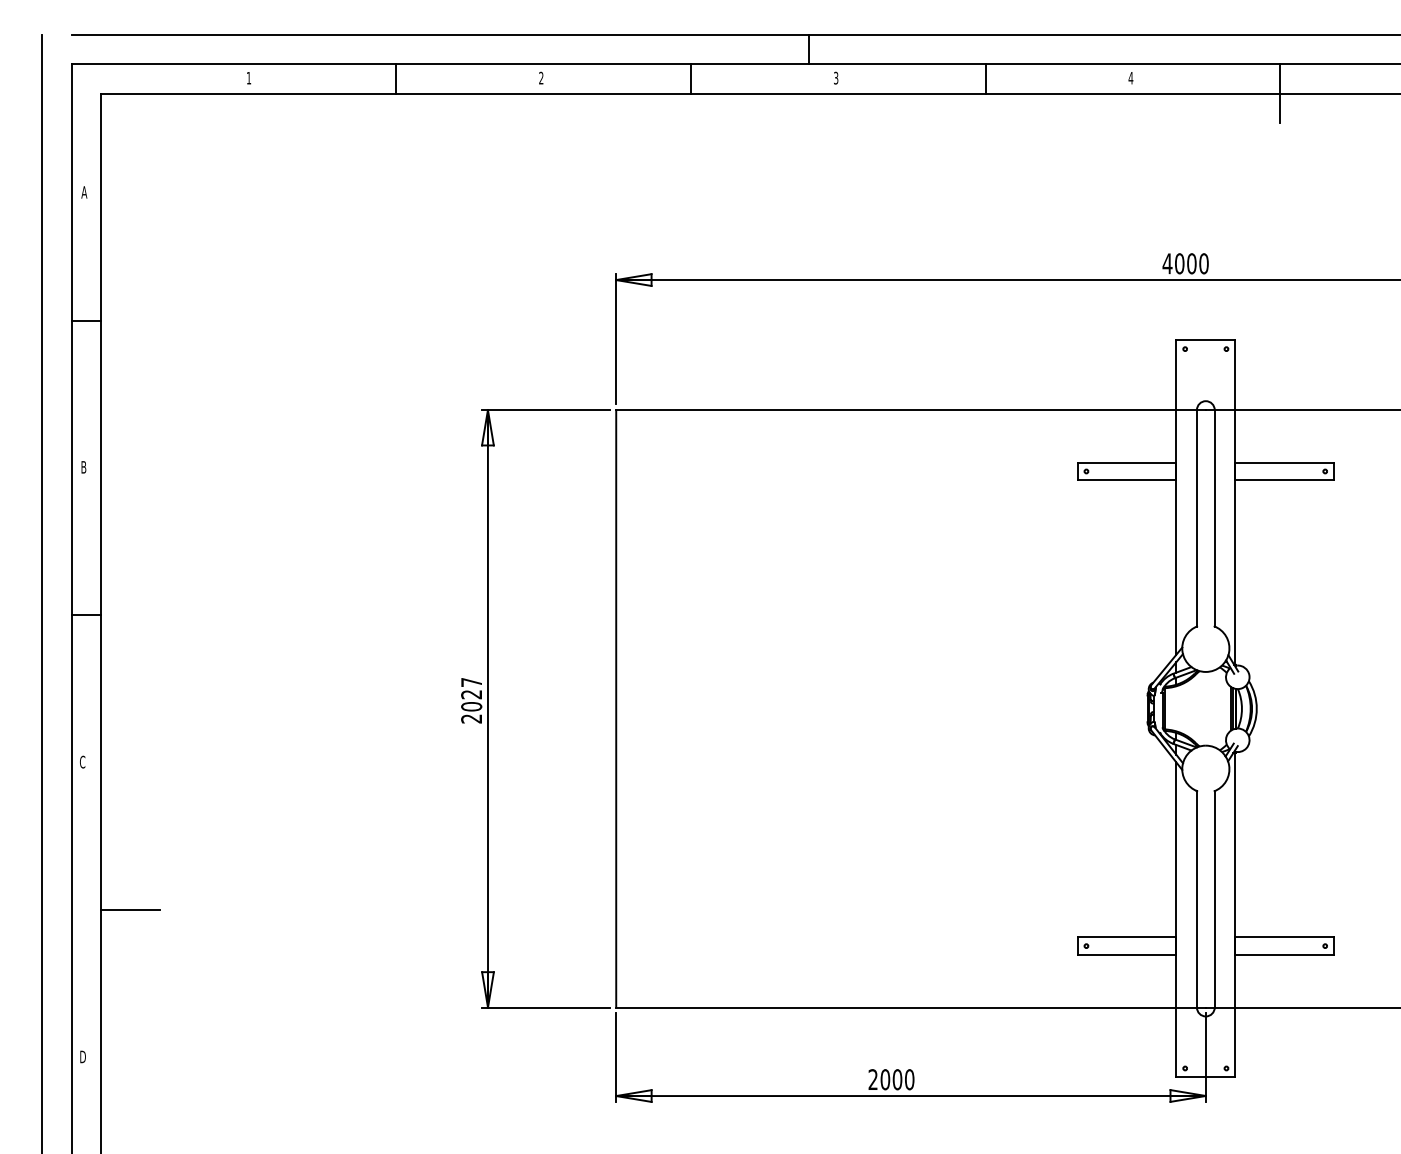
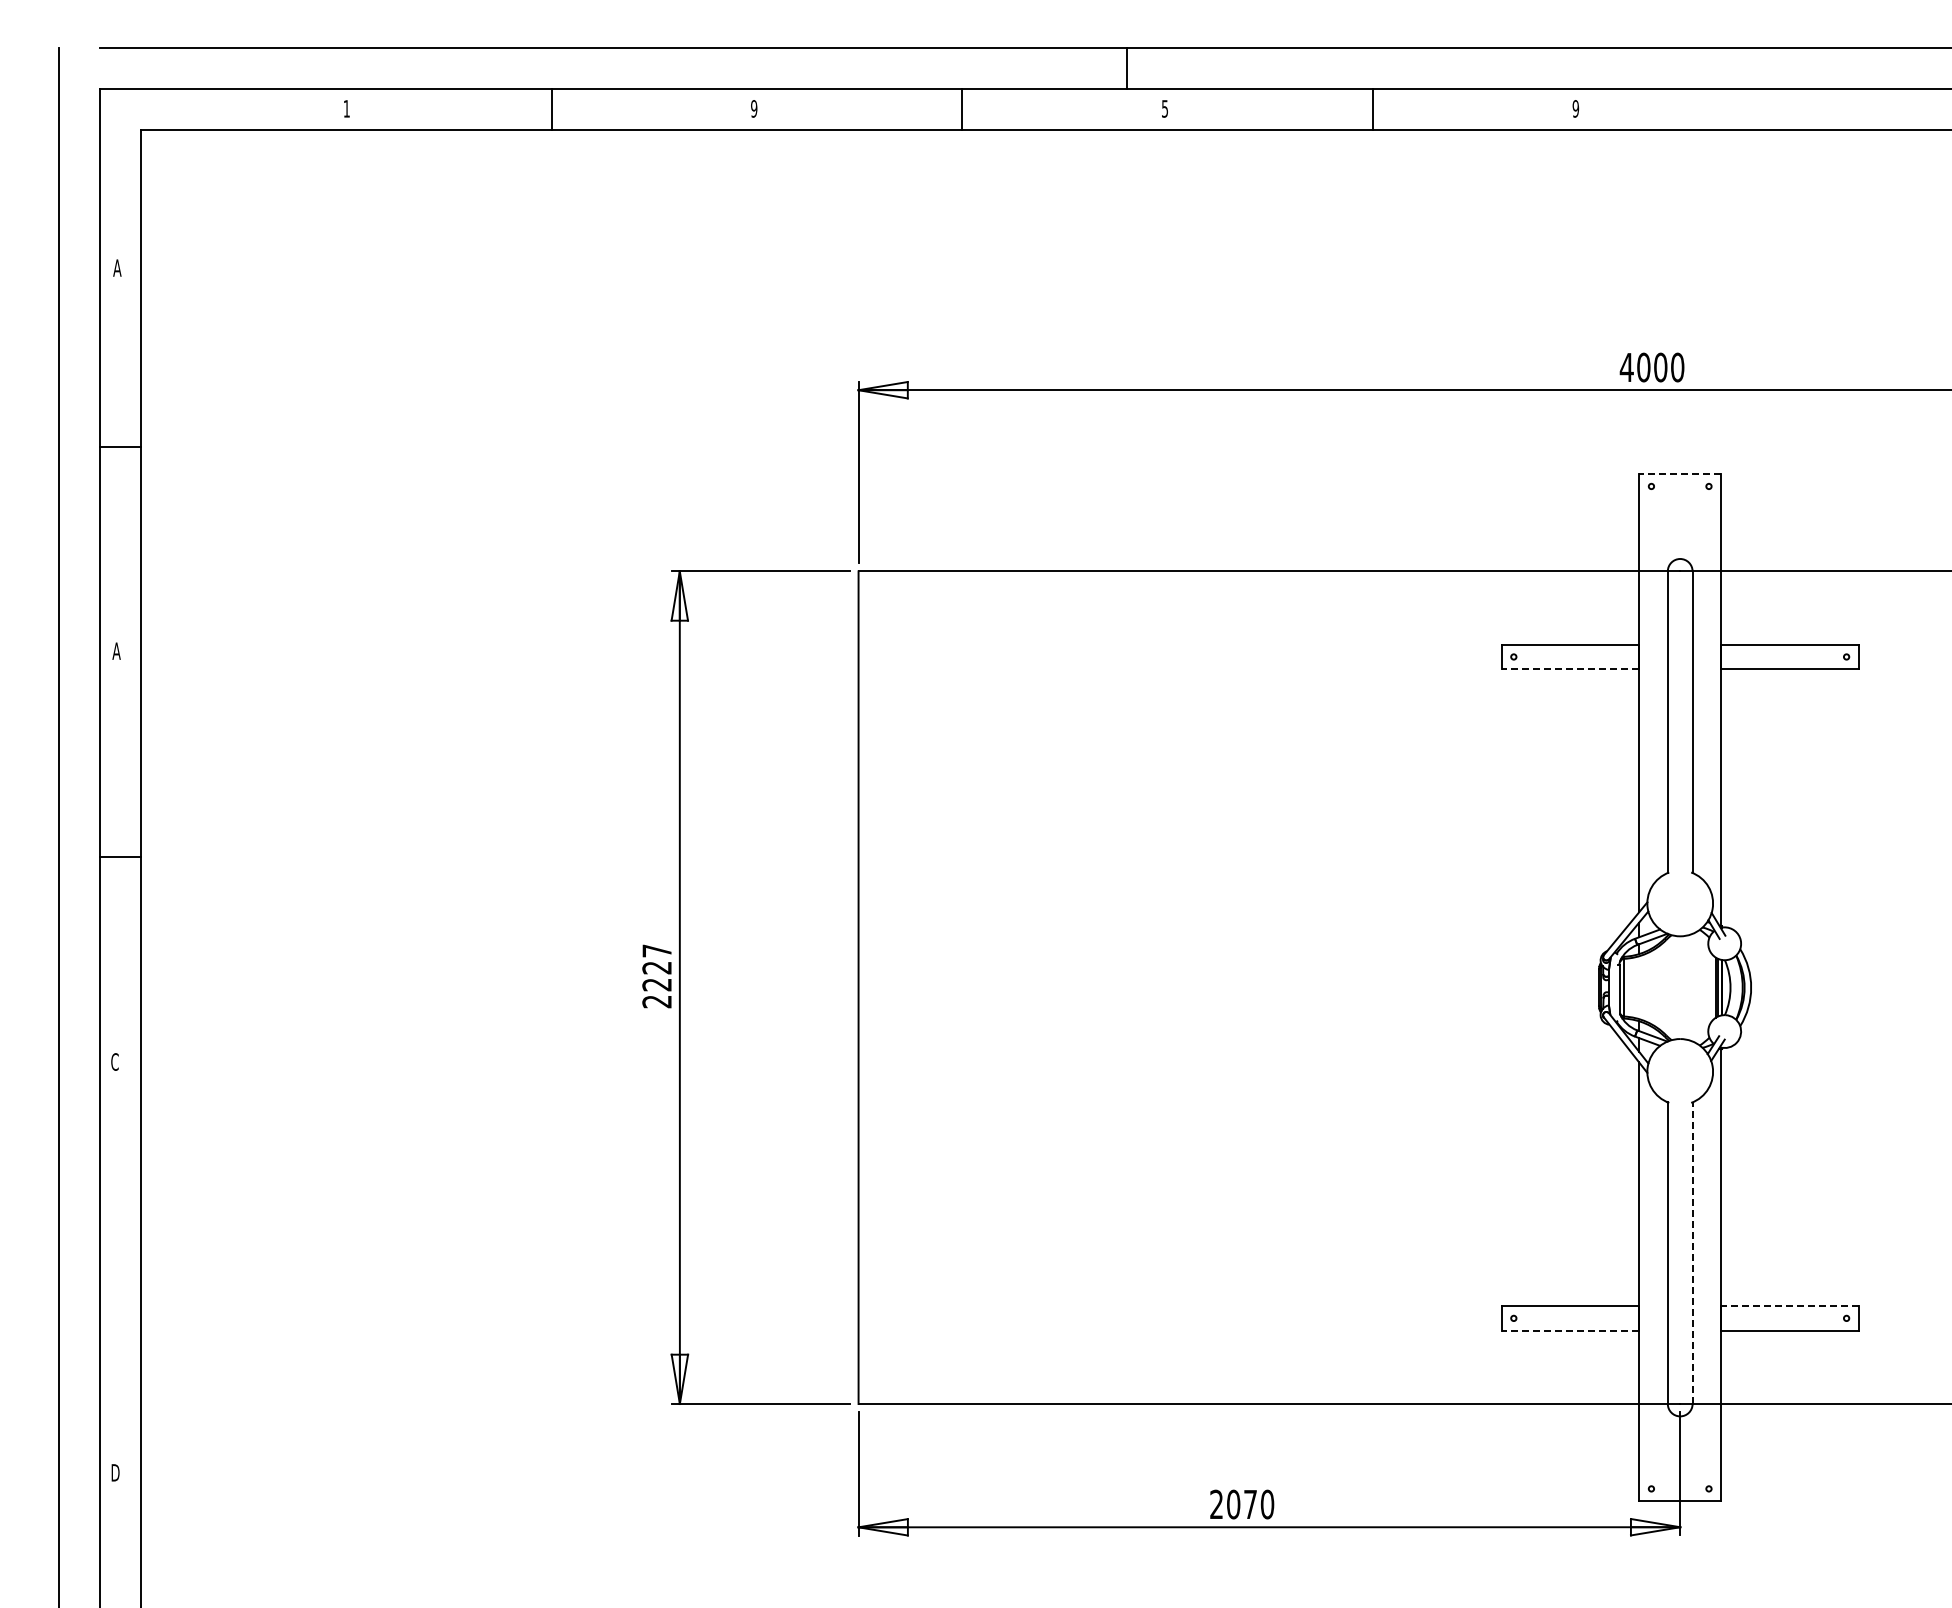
text: (541, 77) -> (754, 108), 2 -> 9
text: (836, 77) -> (1165, 108), 3 -> 5
text: (1130, 77) -> (1575, 108), 4 -> 9
line: (1280, 93) -> (1784, 130), removed
line: (1205, 340) -> (1679, 474), solid -> dashed
text: (83, 466) -> (116, 650), B -> A
line: (1127, 480) -> (1570, 669), solid -> dashed
text: (471, 706) -> (656, 984), 2027 -> 2227
line: (1214, 899) -> (1692, 1253), solid -> dashed
line: (130, 910) -> (181, 1268), removed
line: (1284, 937) -> (1790, 1306), solid -> dashed
line: (1127, 954) -> (1570, 1330), solid -> dashed
text: (897, 1079) -> (1250, 1504), 2000 -> 2070

